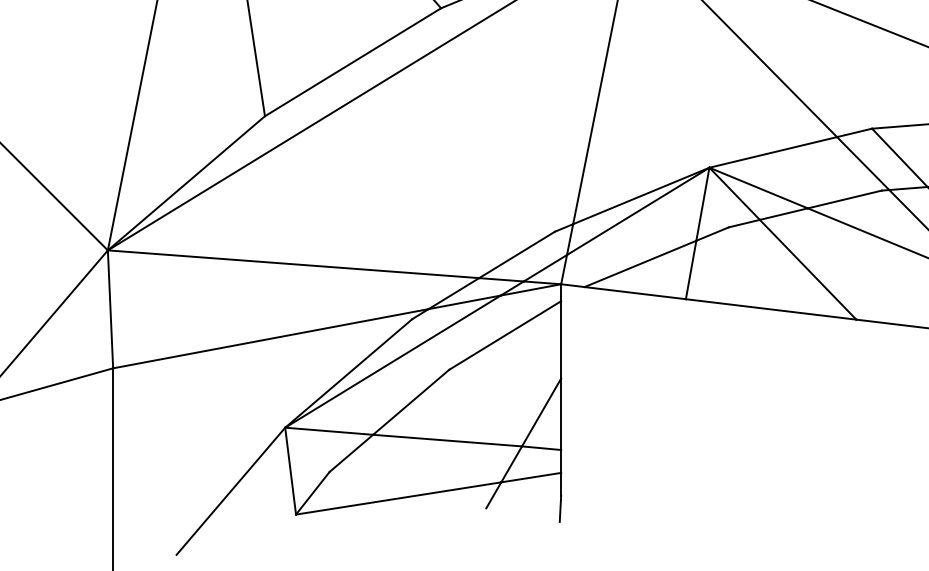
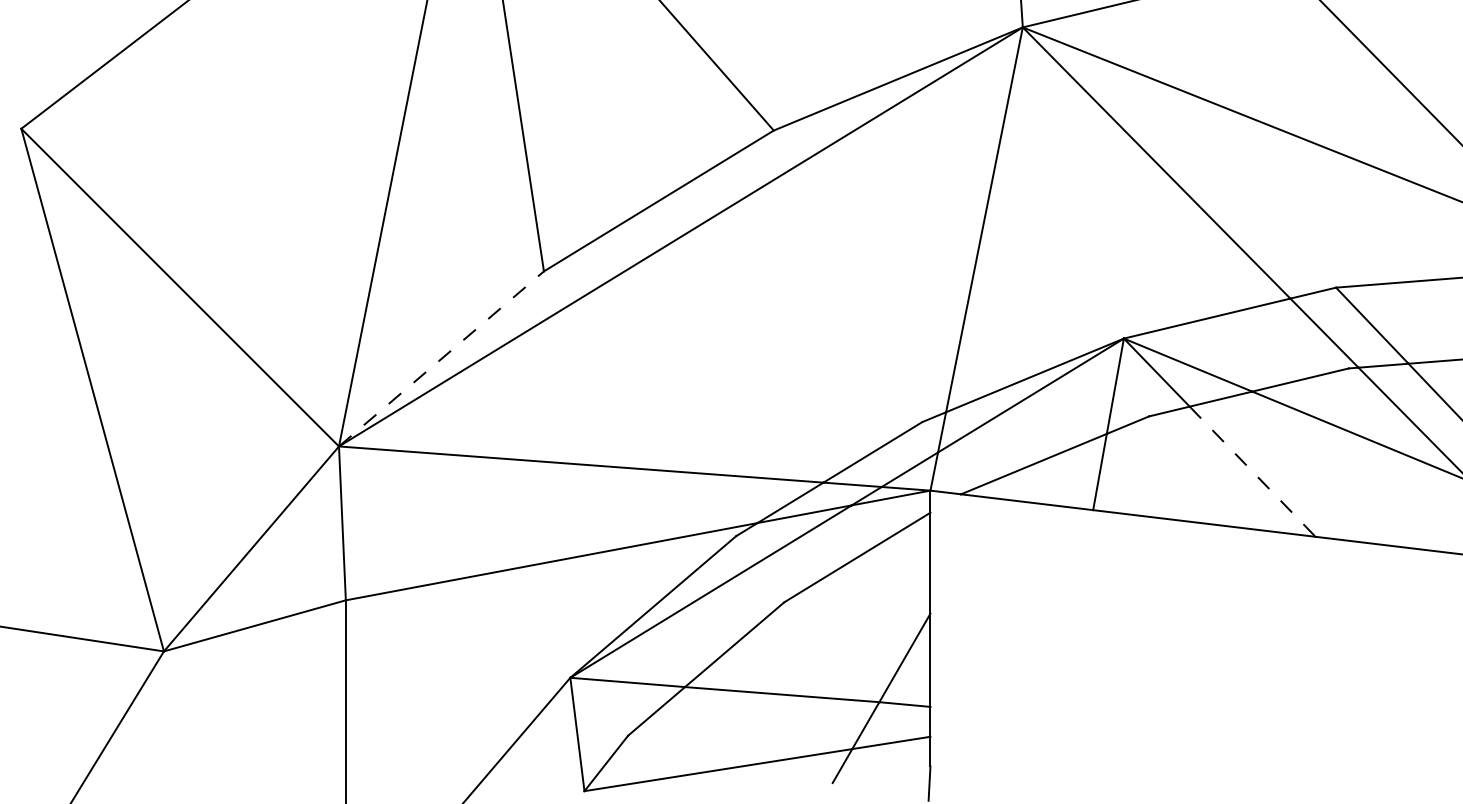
line: (186, 182) -> (441, 358), solid -> dashed
line: (808, 269) -> (1252, 471), solid -> dashed

